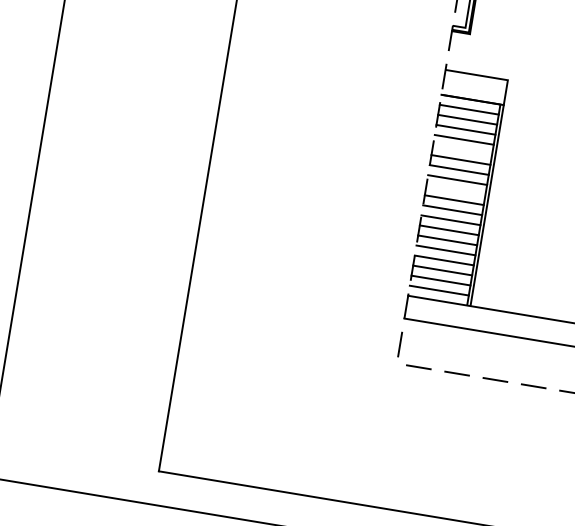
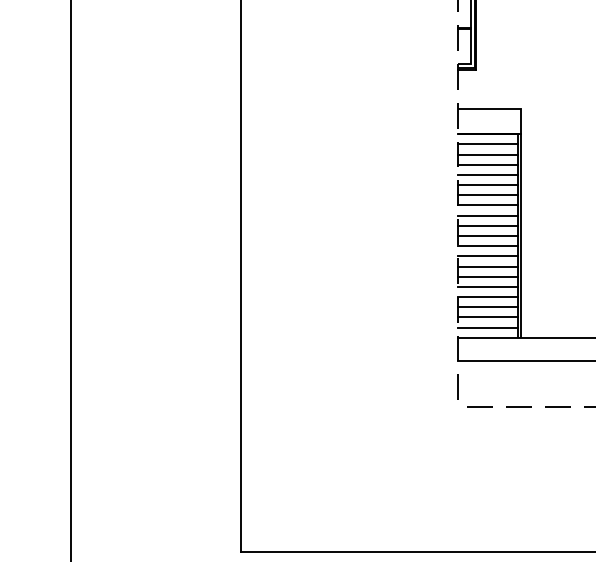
line: (462, 150) -> (487, 185), added
line: (455, 189) -> (487, 225), added

